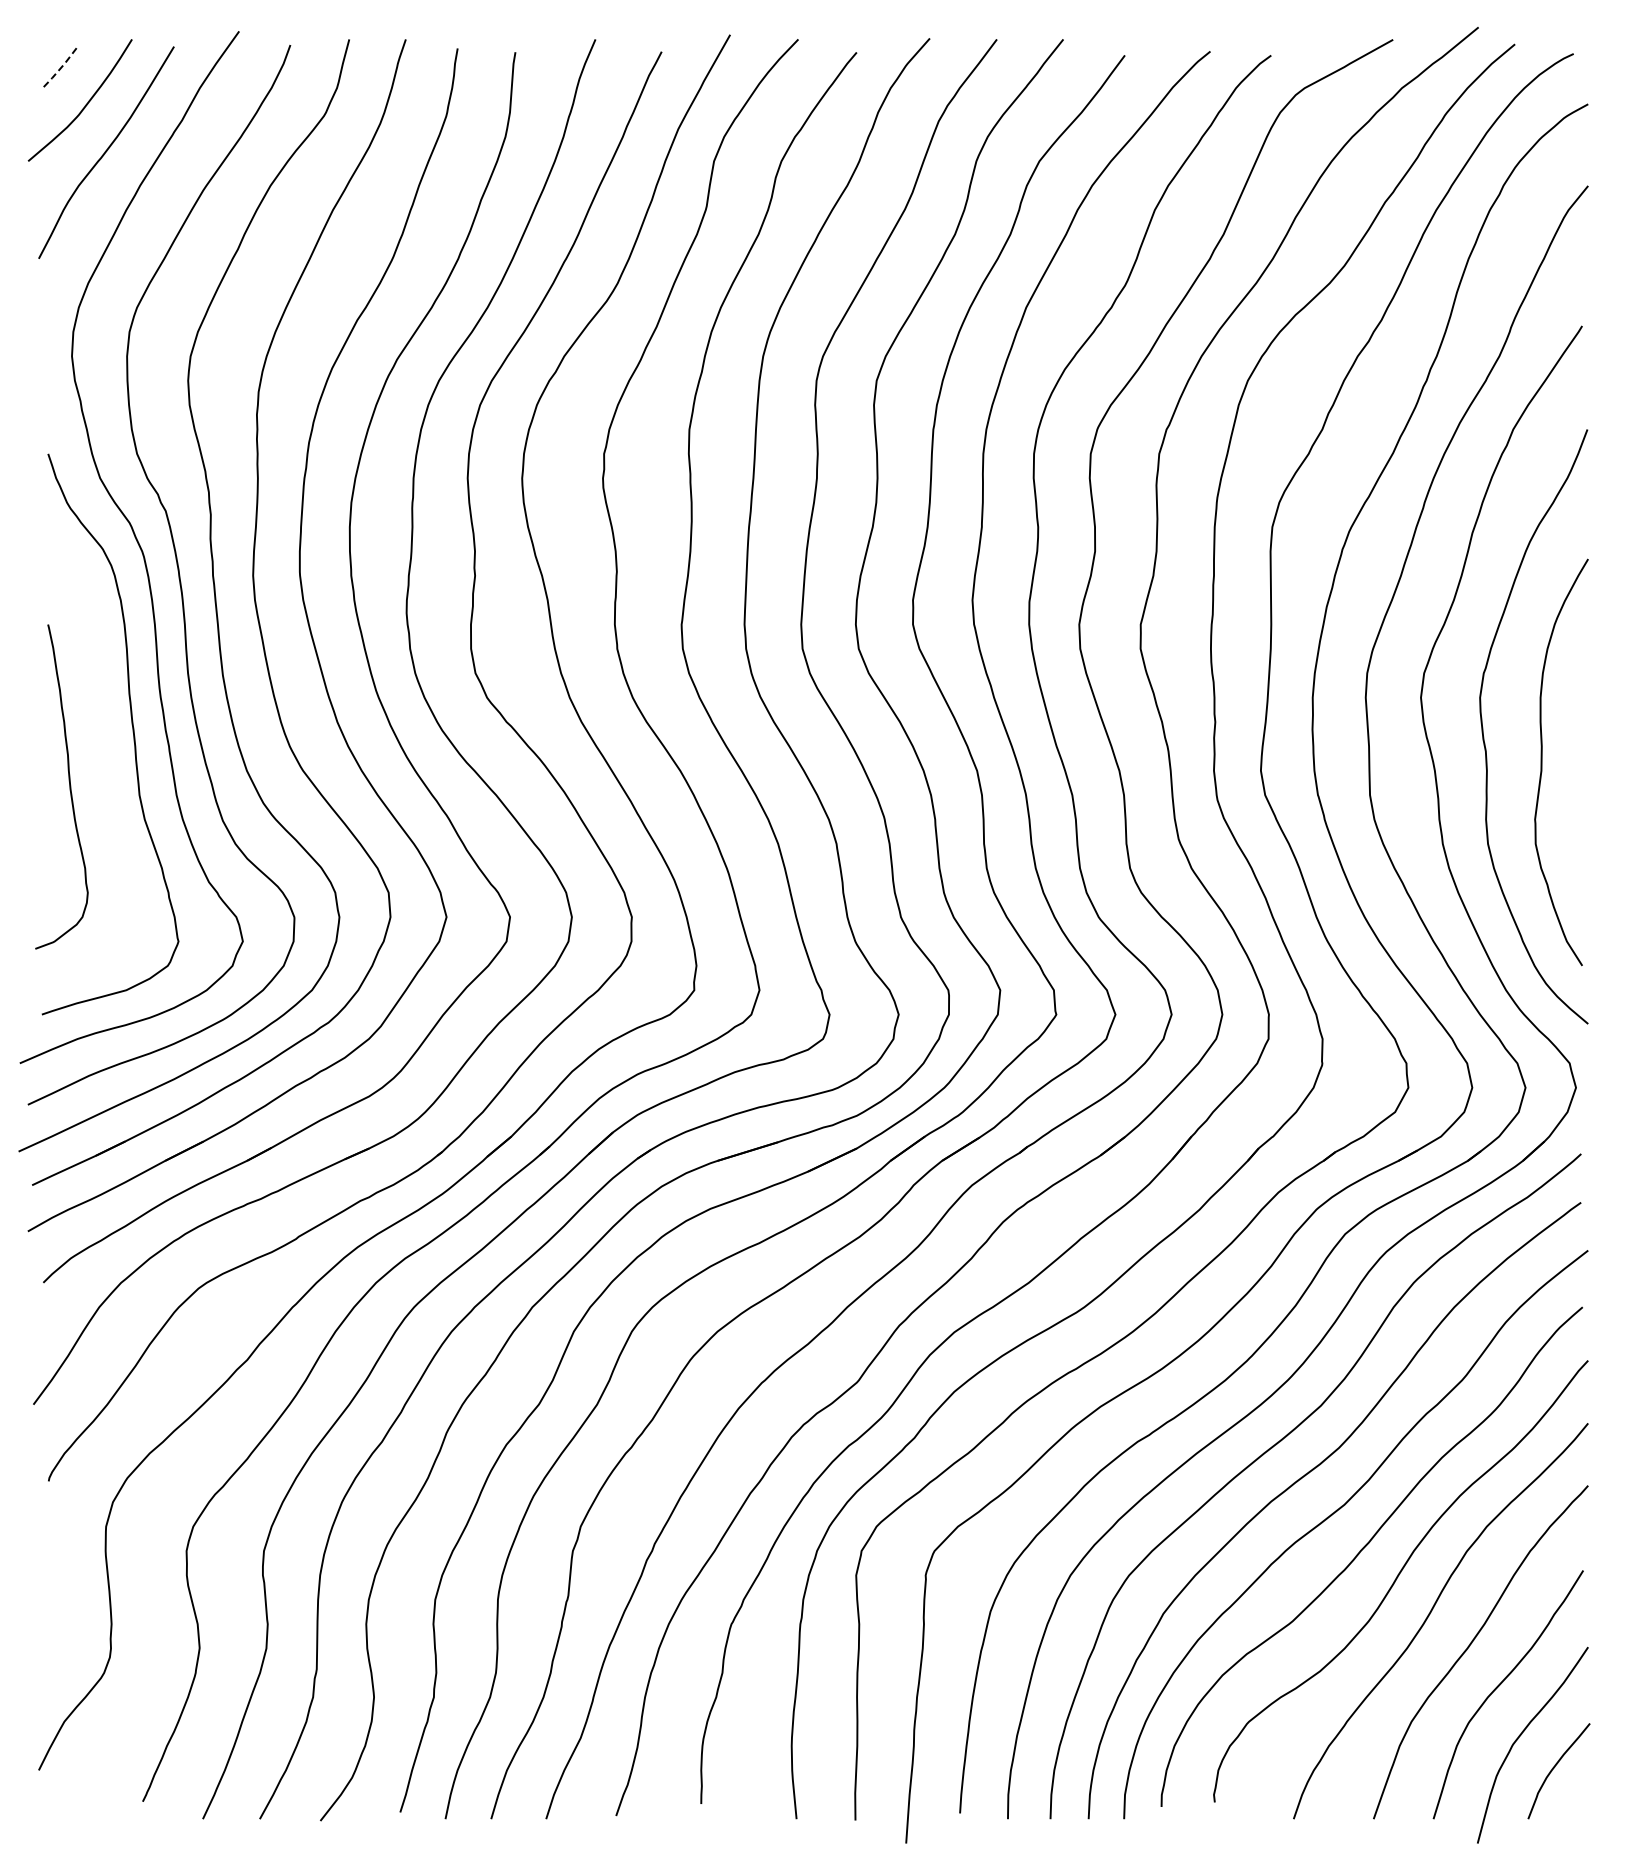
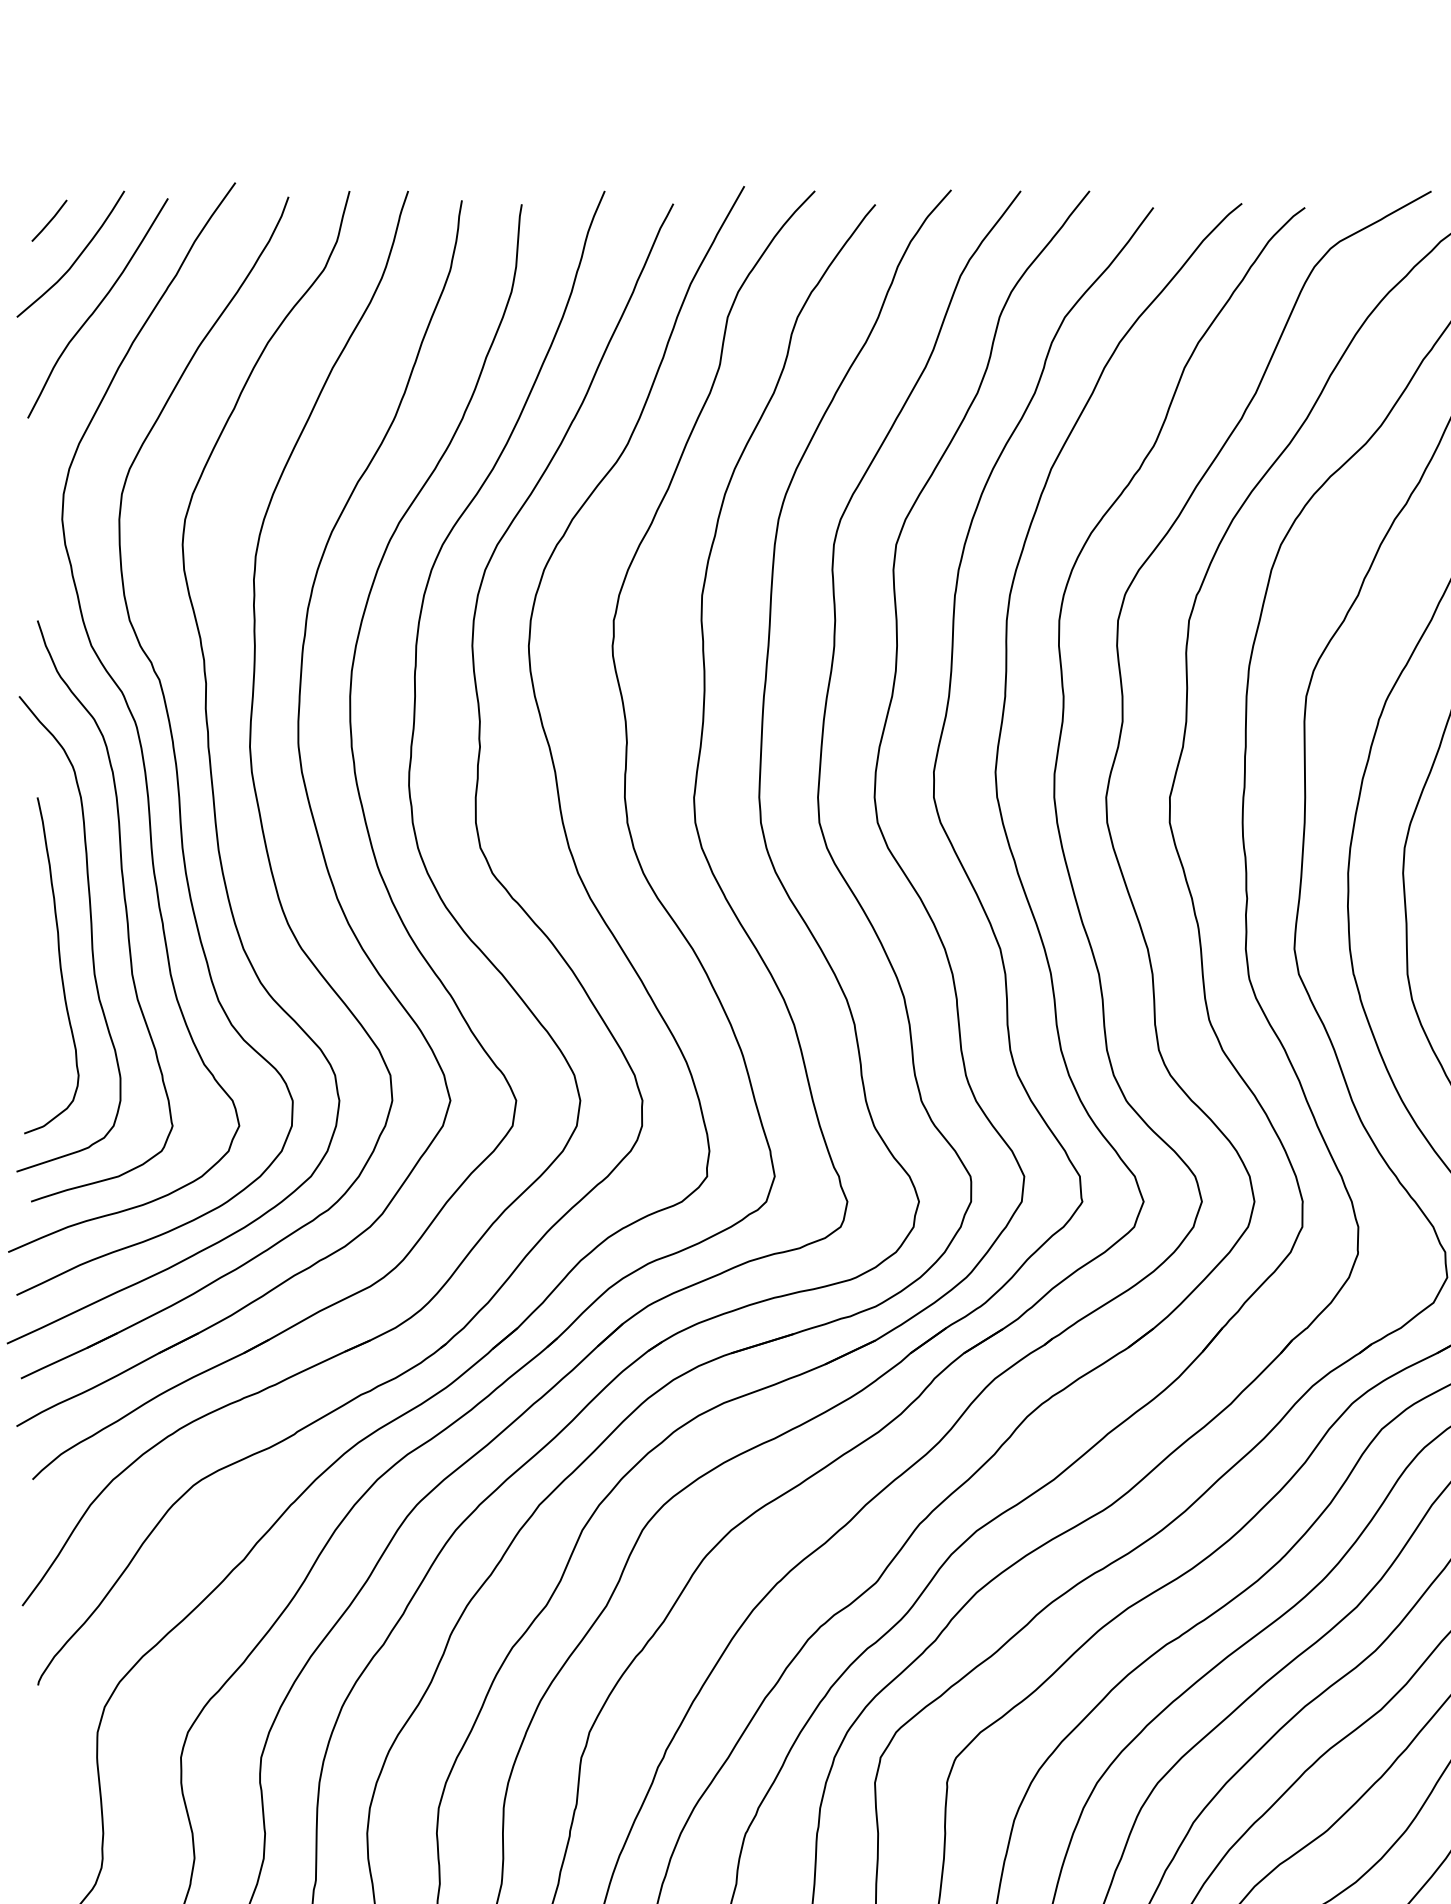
line: (60, 69) -> (50, 222), dashed -> solid
curve: (99, 756) -> (90, 934), added

